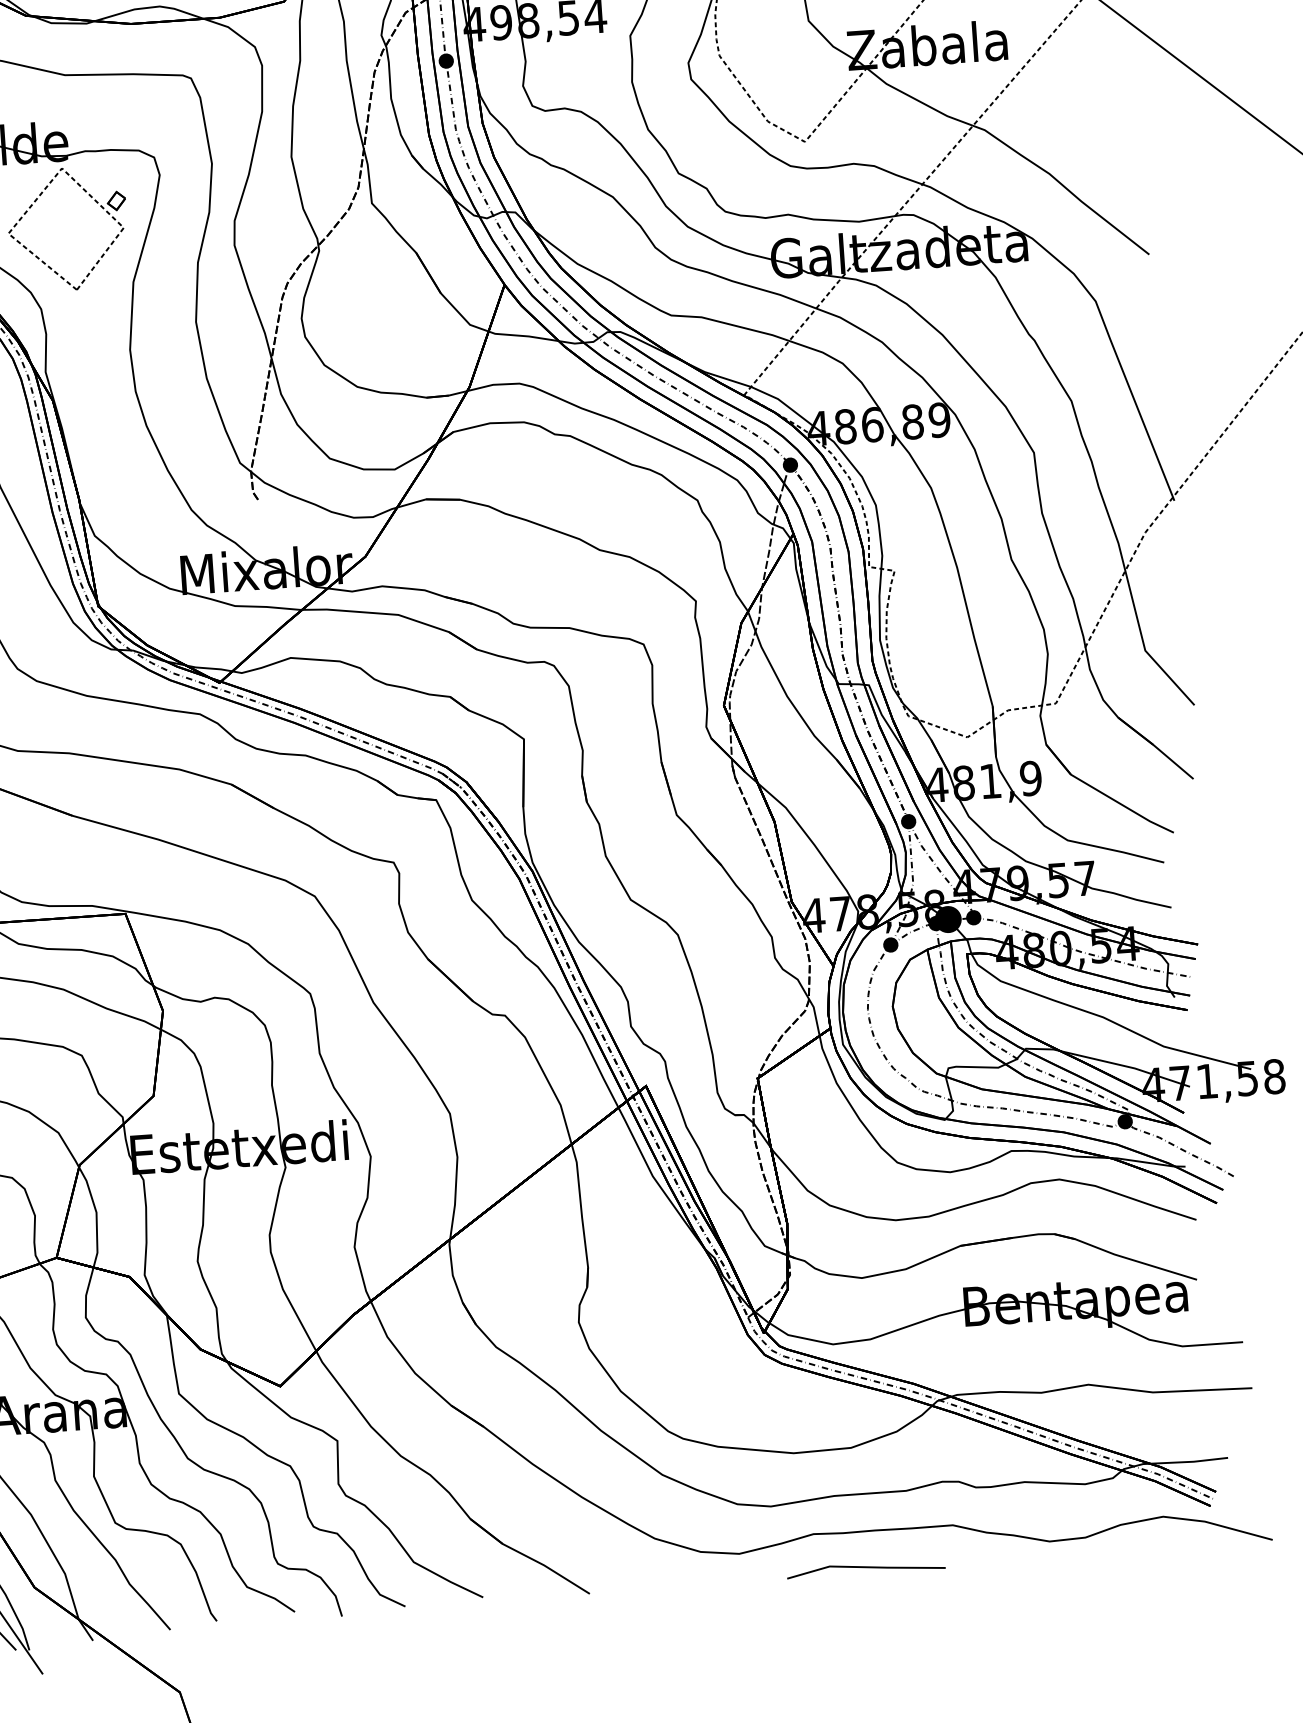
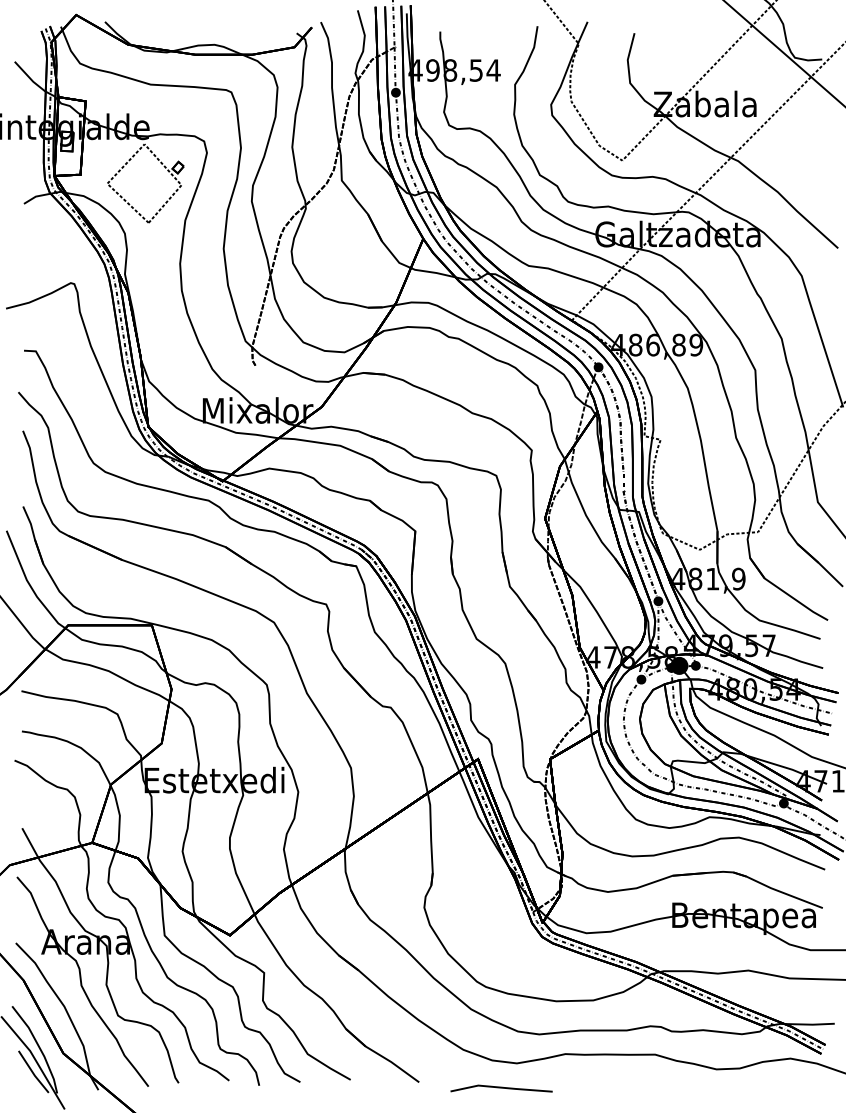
line: (865, 1568) -> (501, 1088), moved

